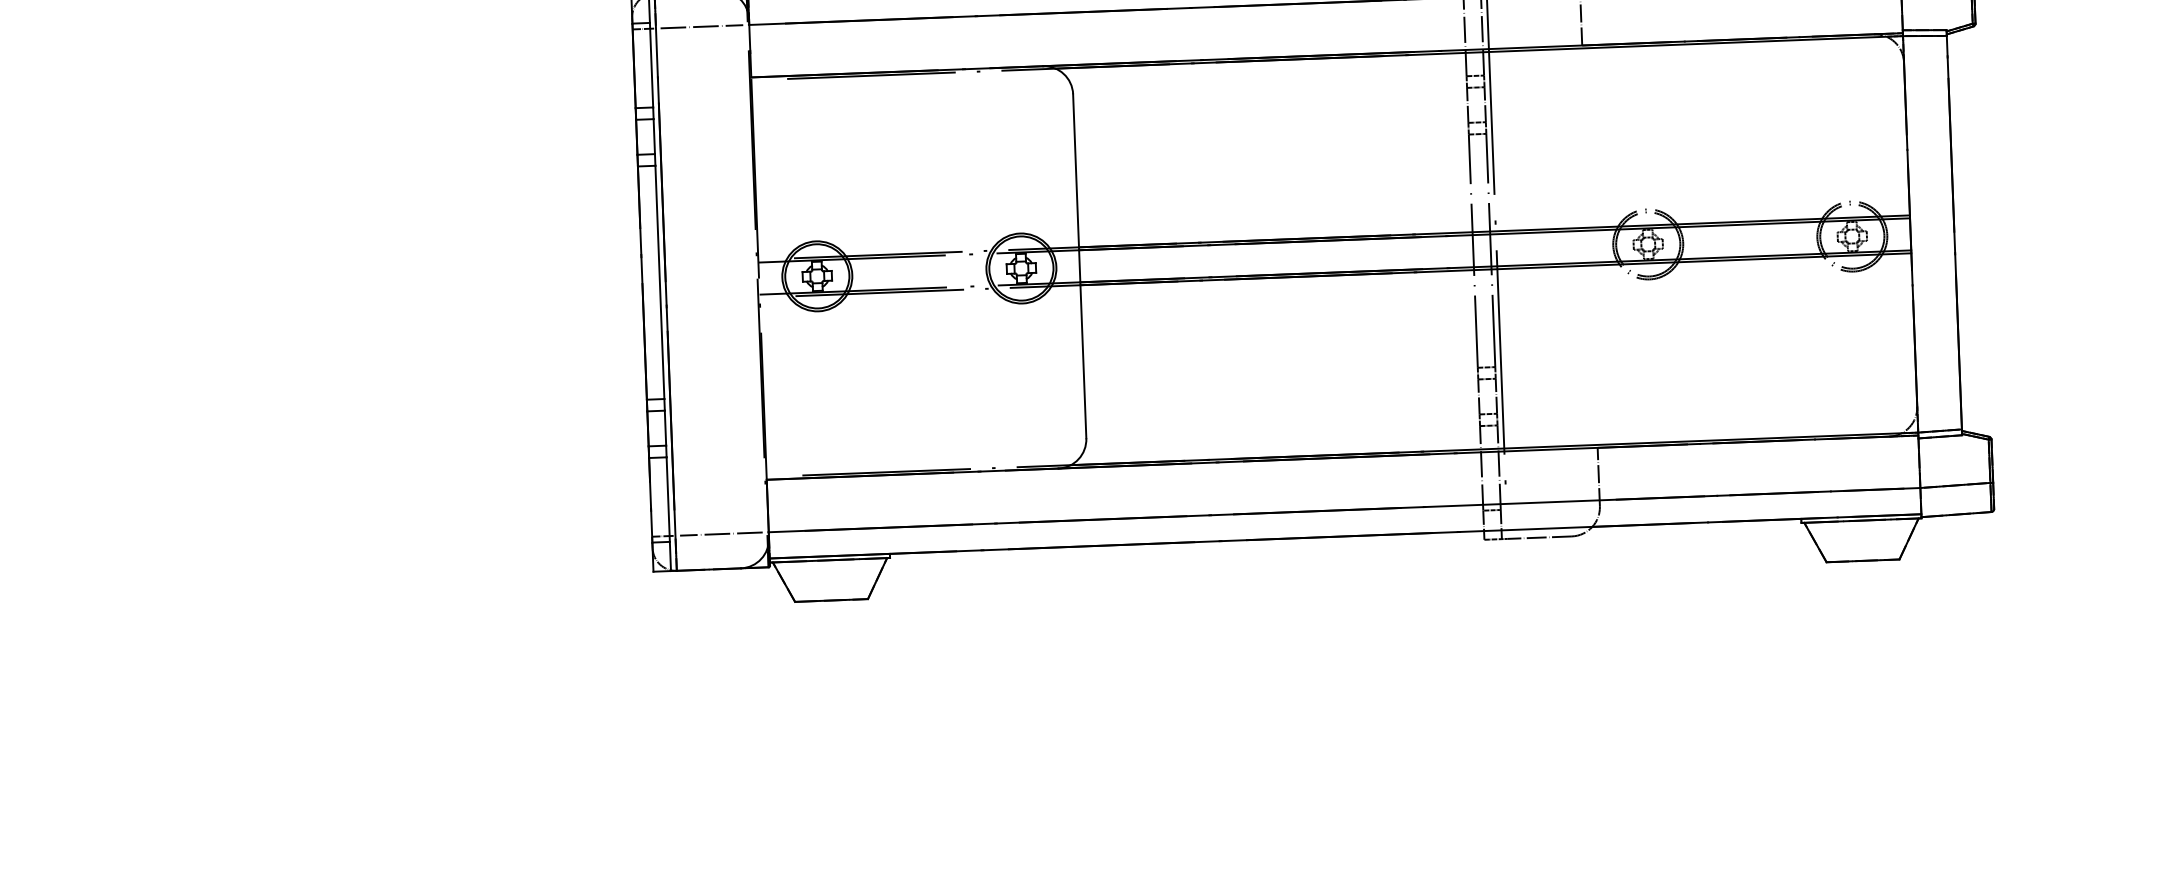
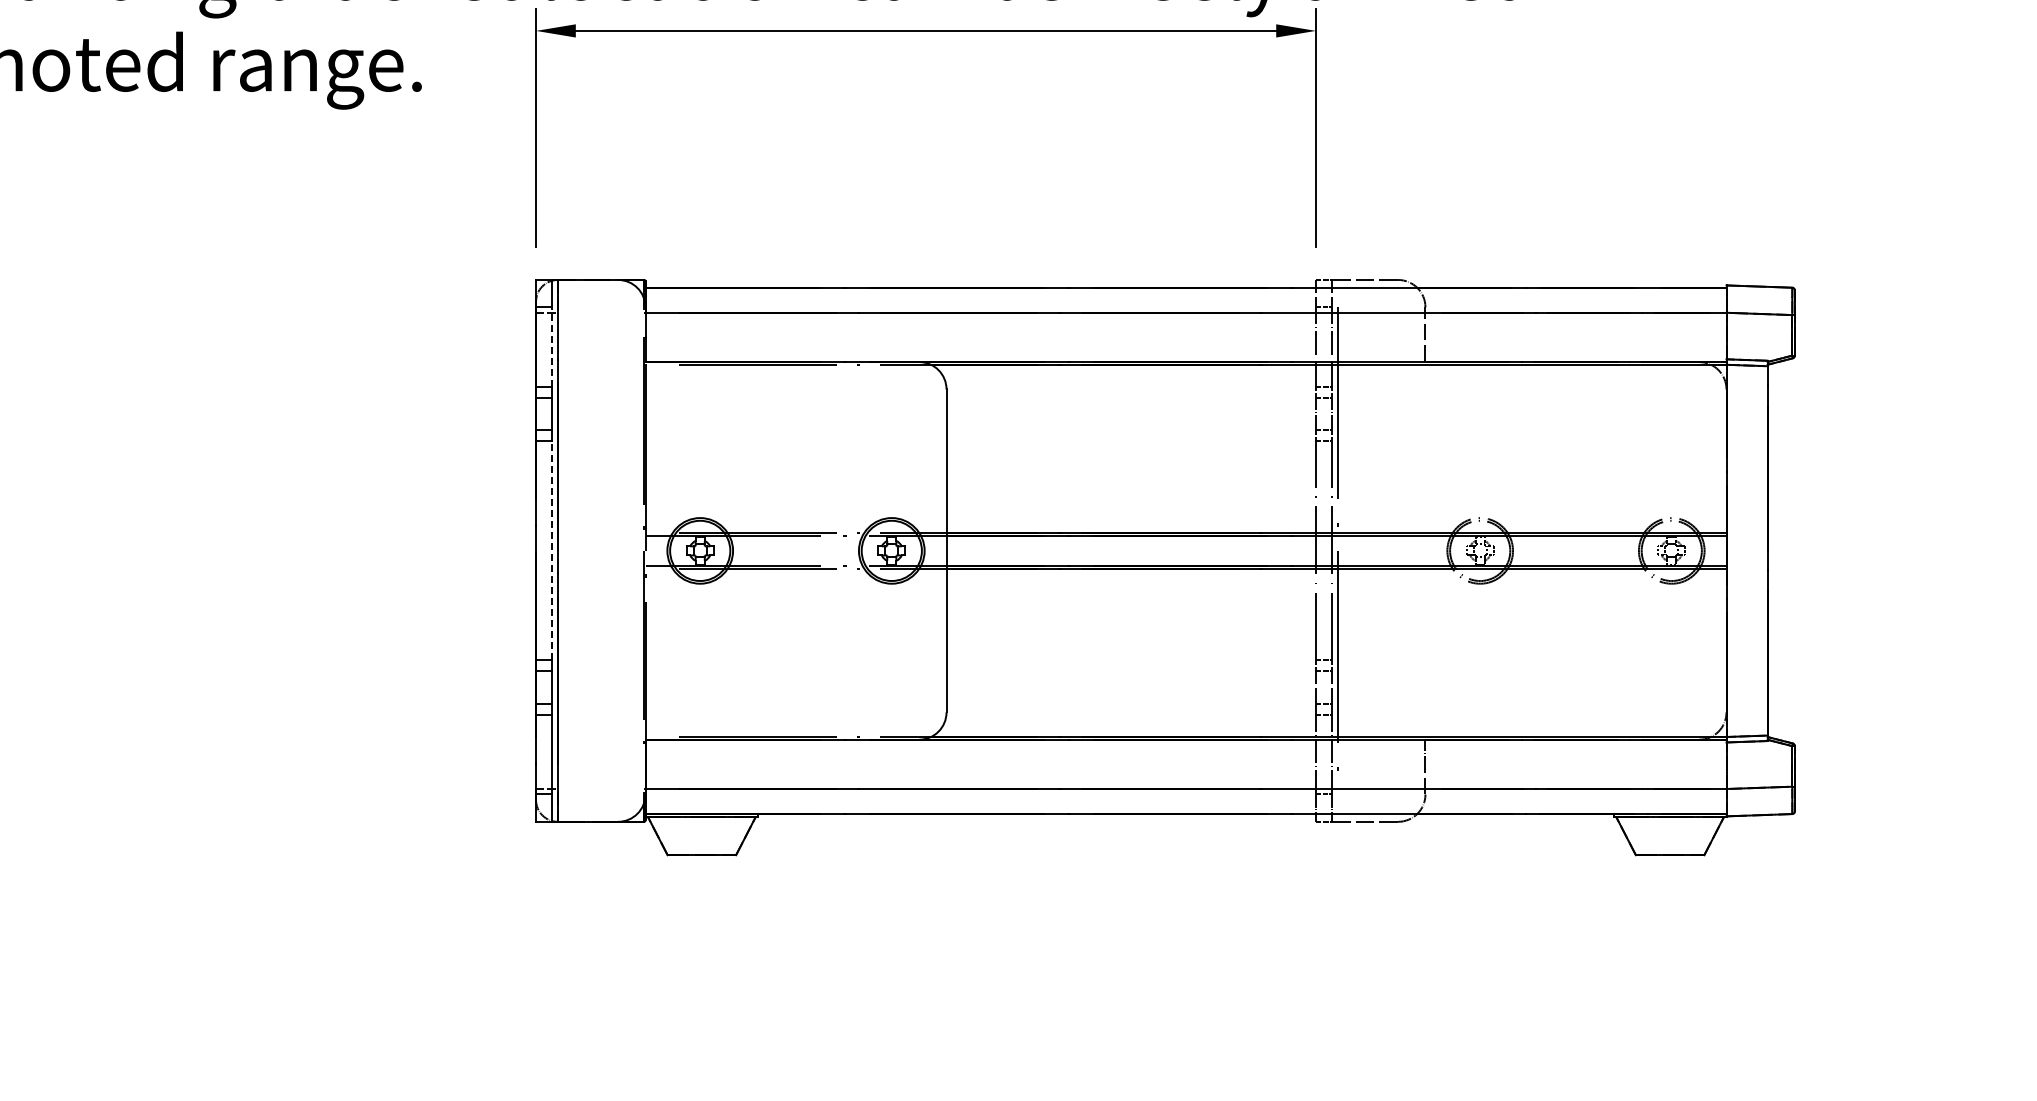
line: (701, 26) -> (600, 312), removed
line: (651, 65) -> (552, 347), solid -> dashed
line: (659, 281) -> (552, 550), solid -> dashed
line: (720, 533) -> (600, 788), removed

